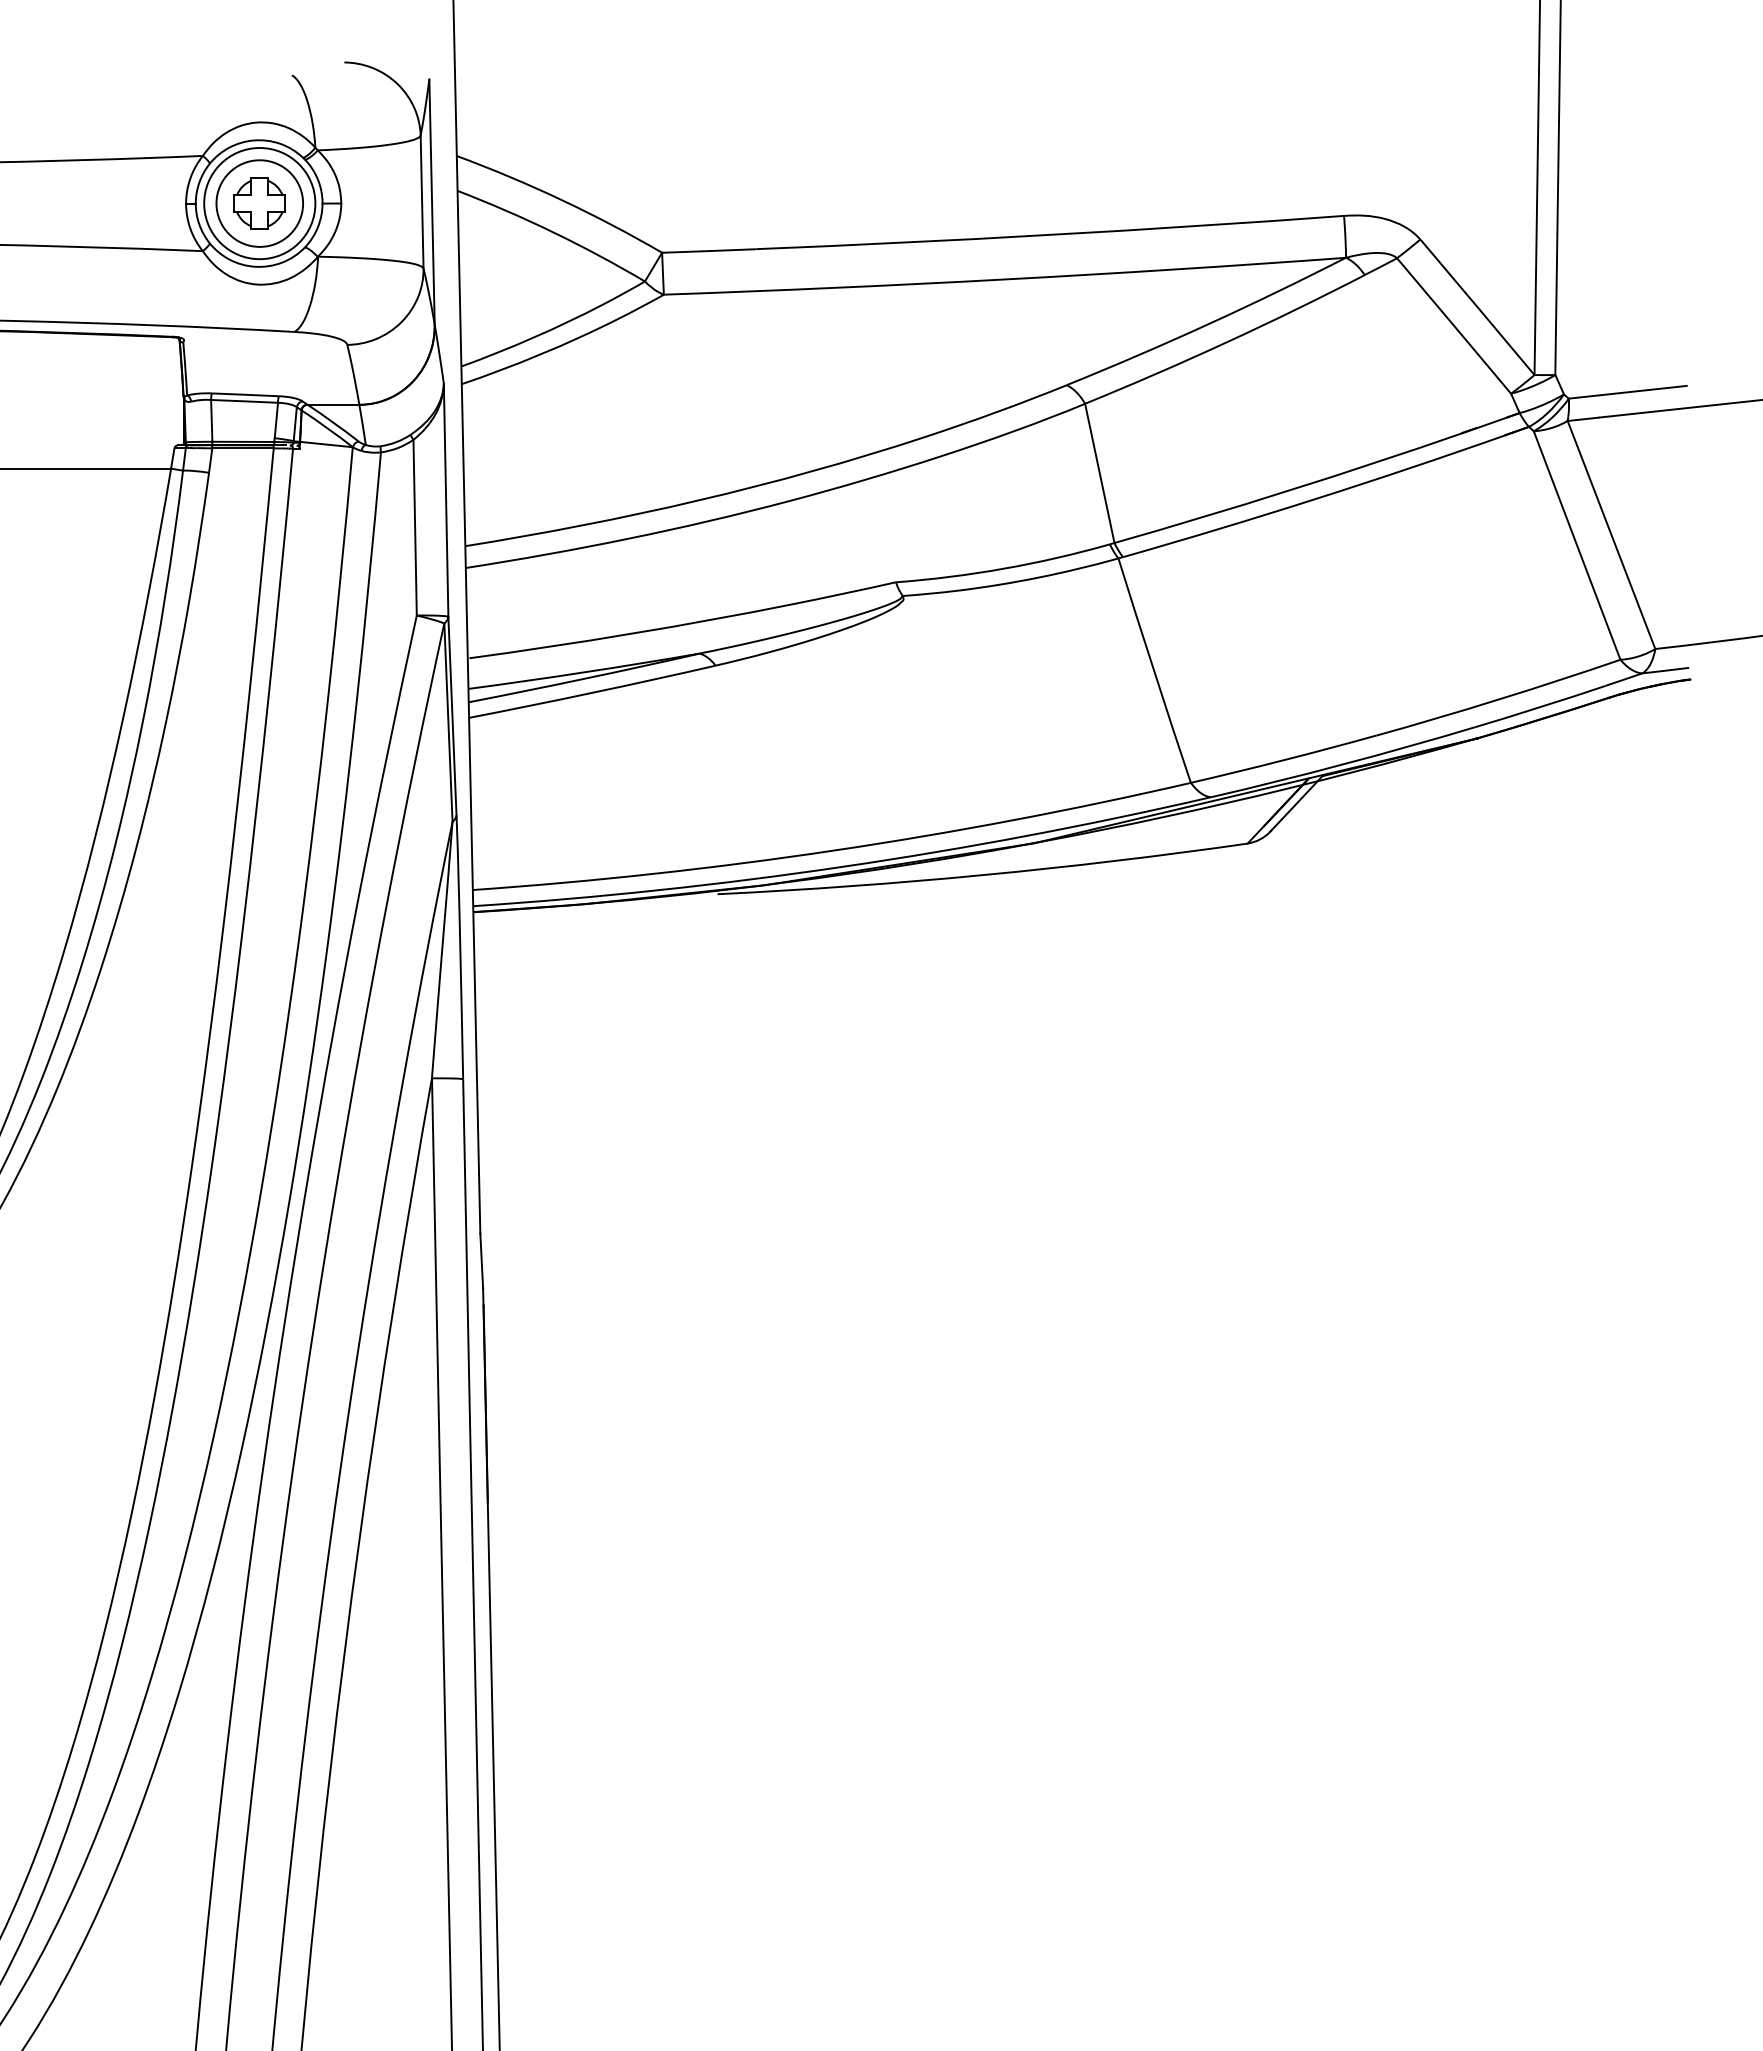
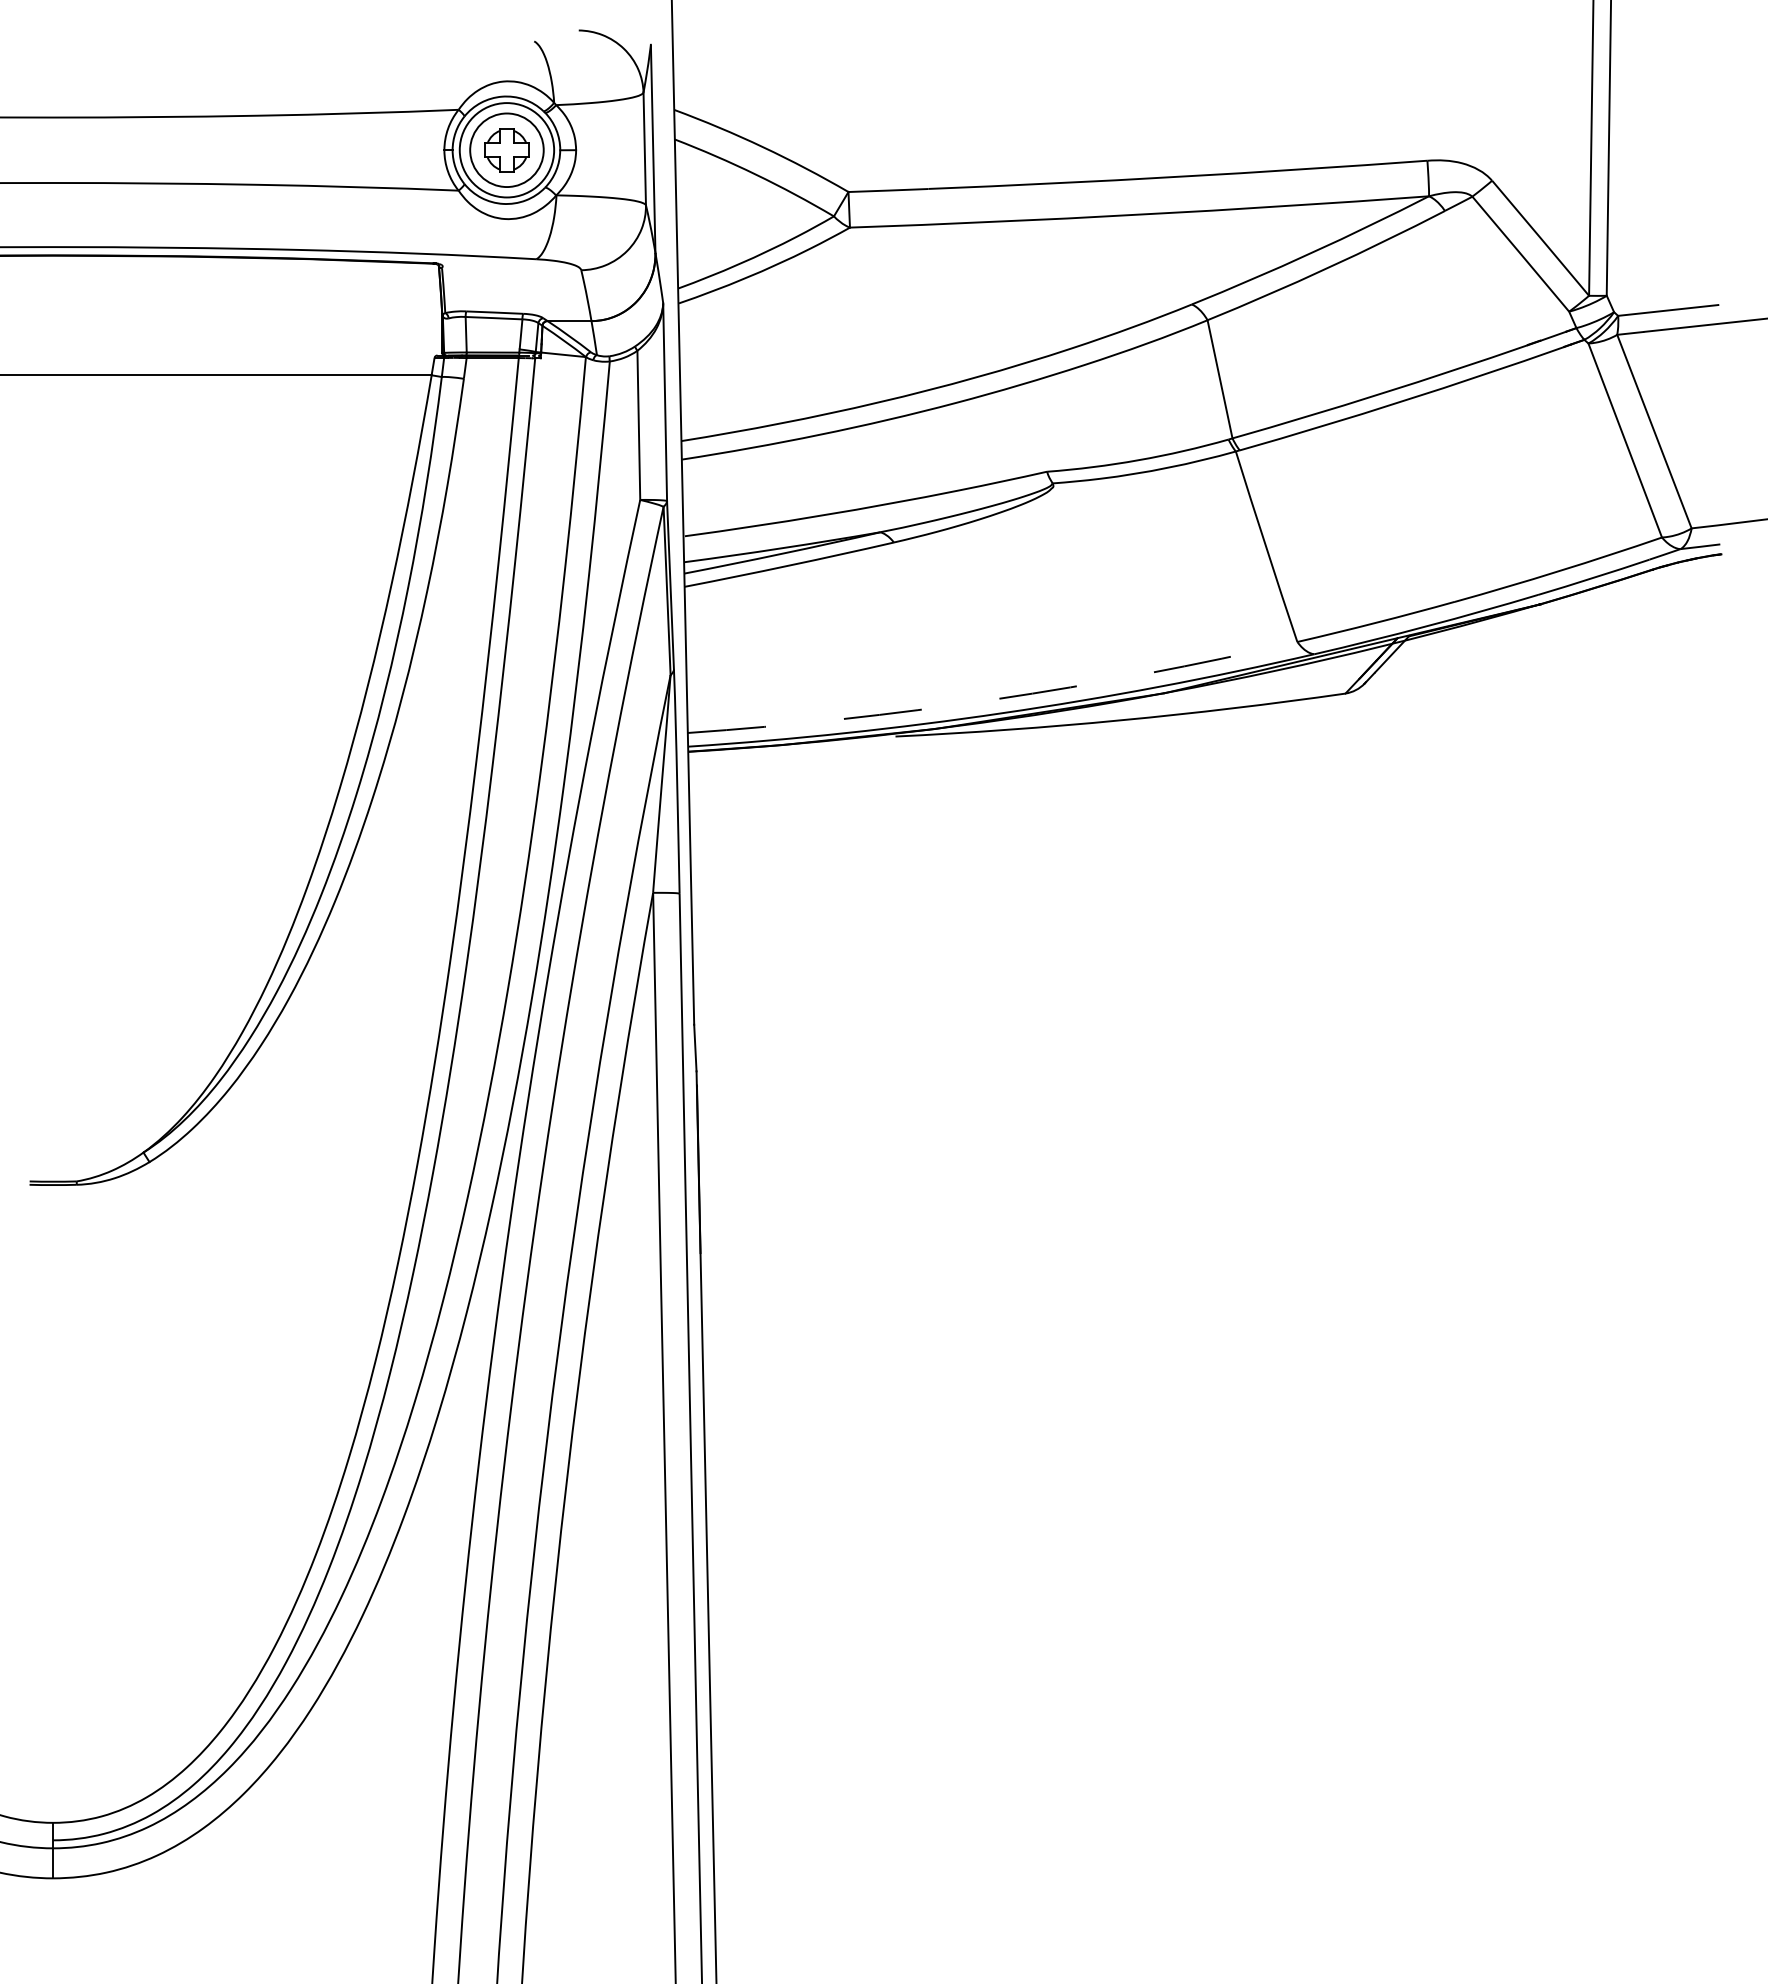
arc: (834, 850) -> (994, 699), solid -> dashed

